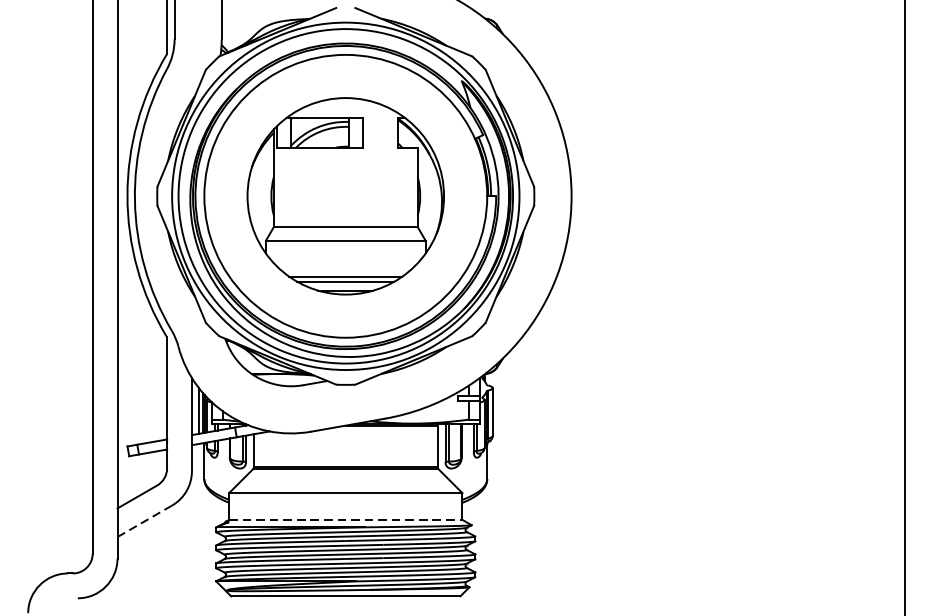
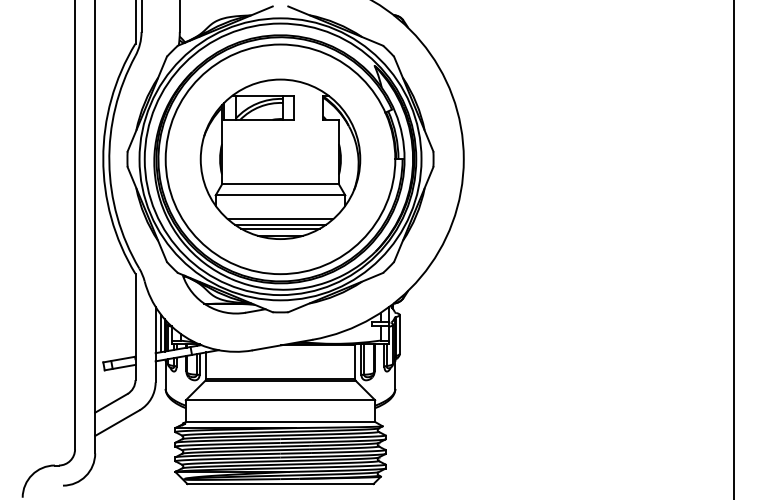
line: (345, 270) -> (280, 219), added
line: (345, 520) -> (280, 422), dashed -> solid
line: (144, 521) -> (117, 423), dashed -> solid

